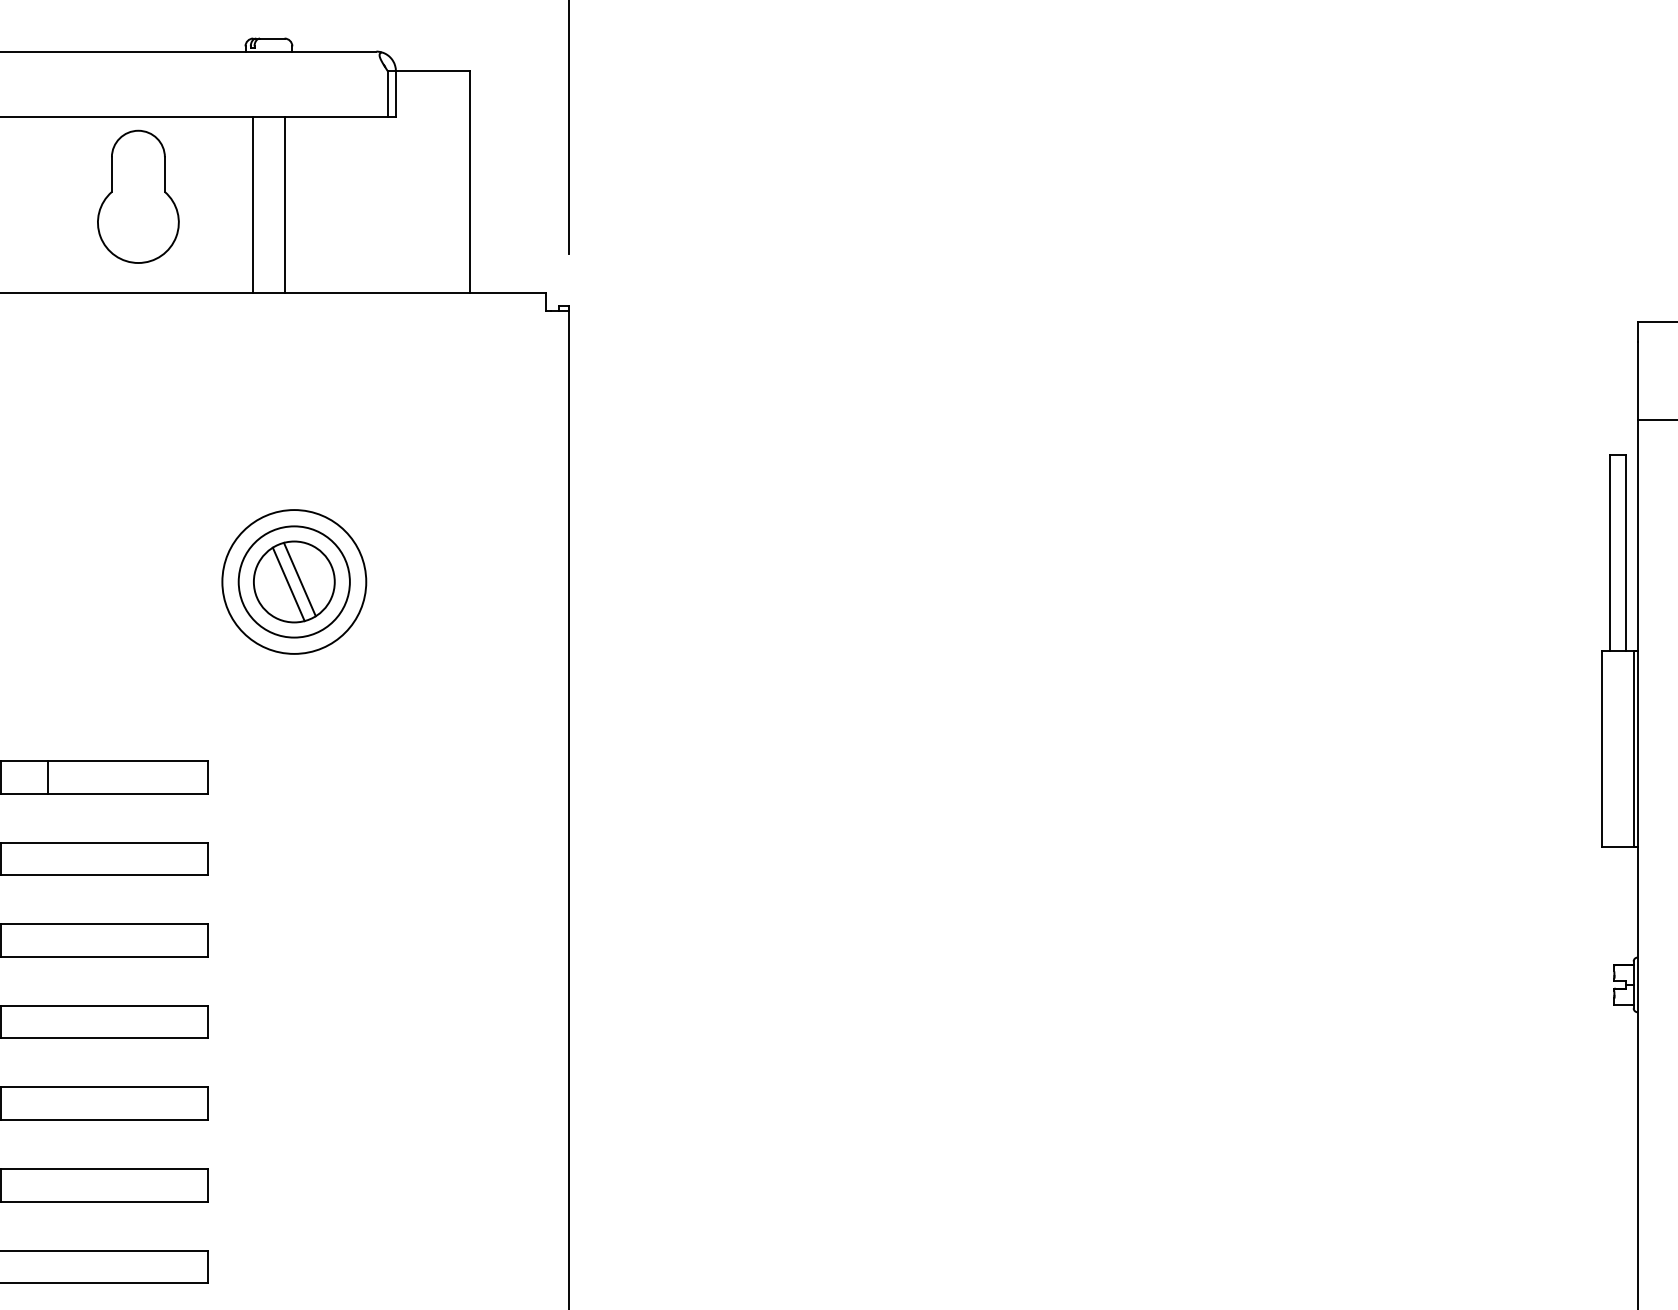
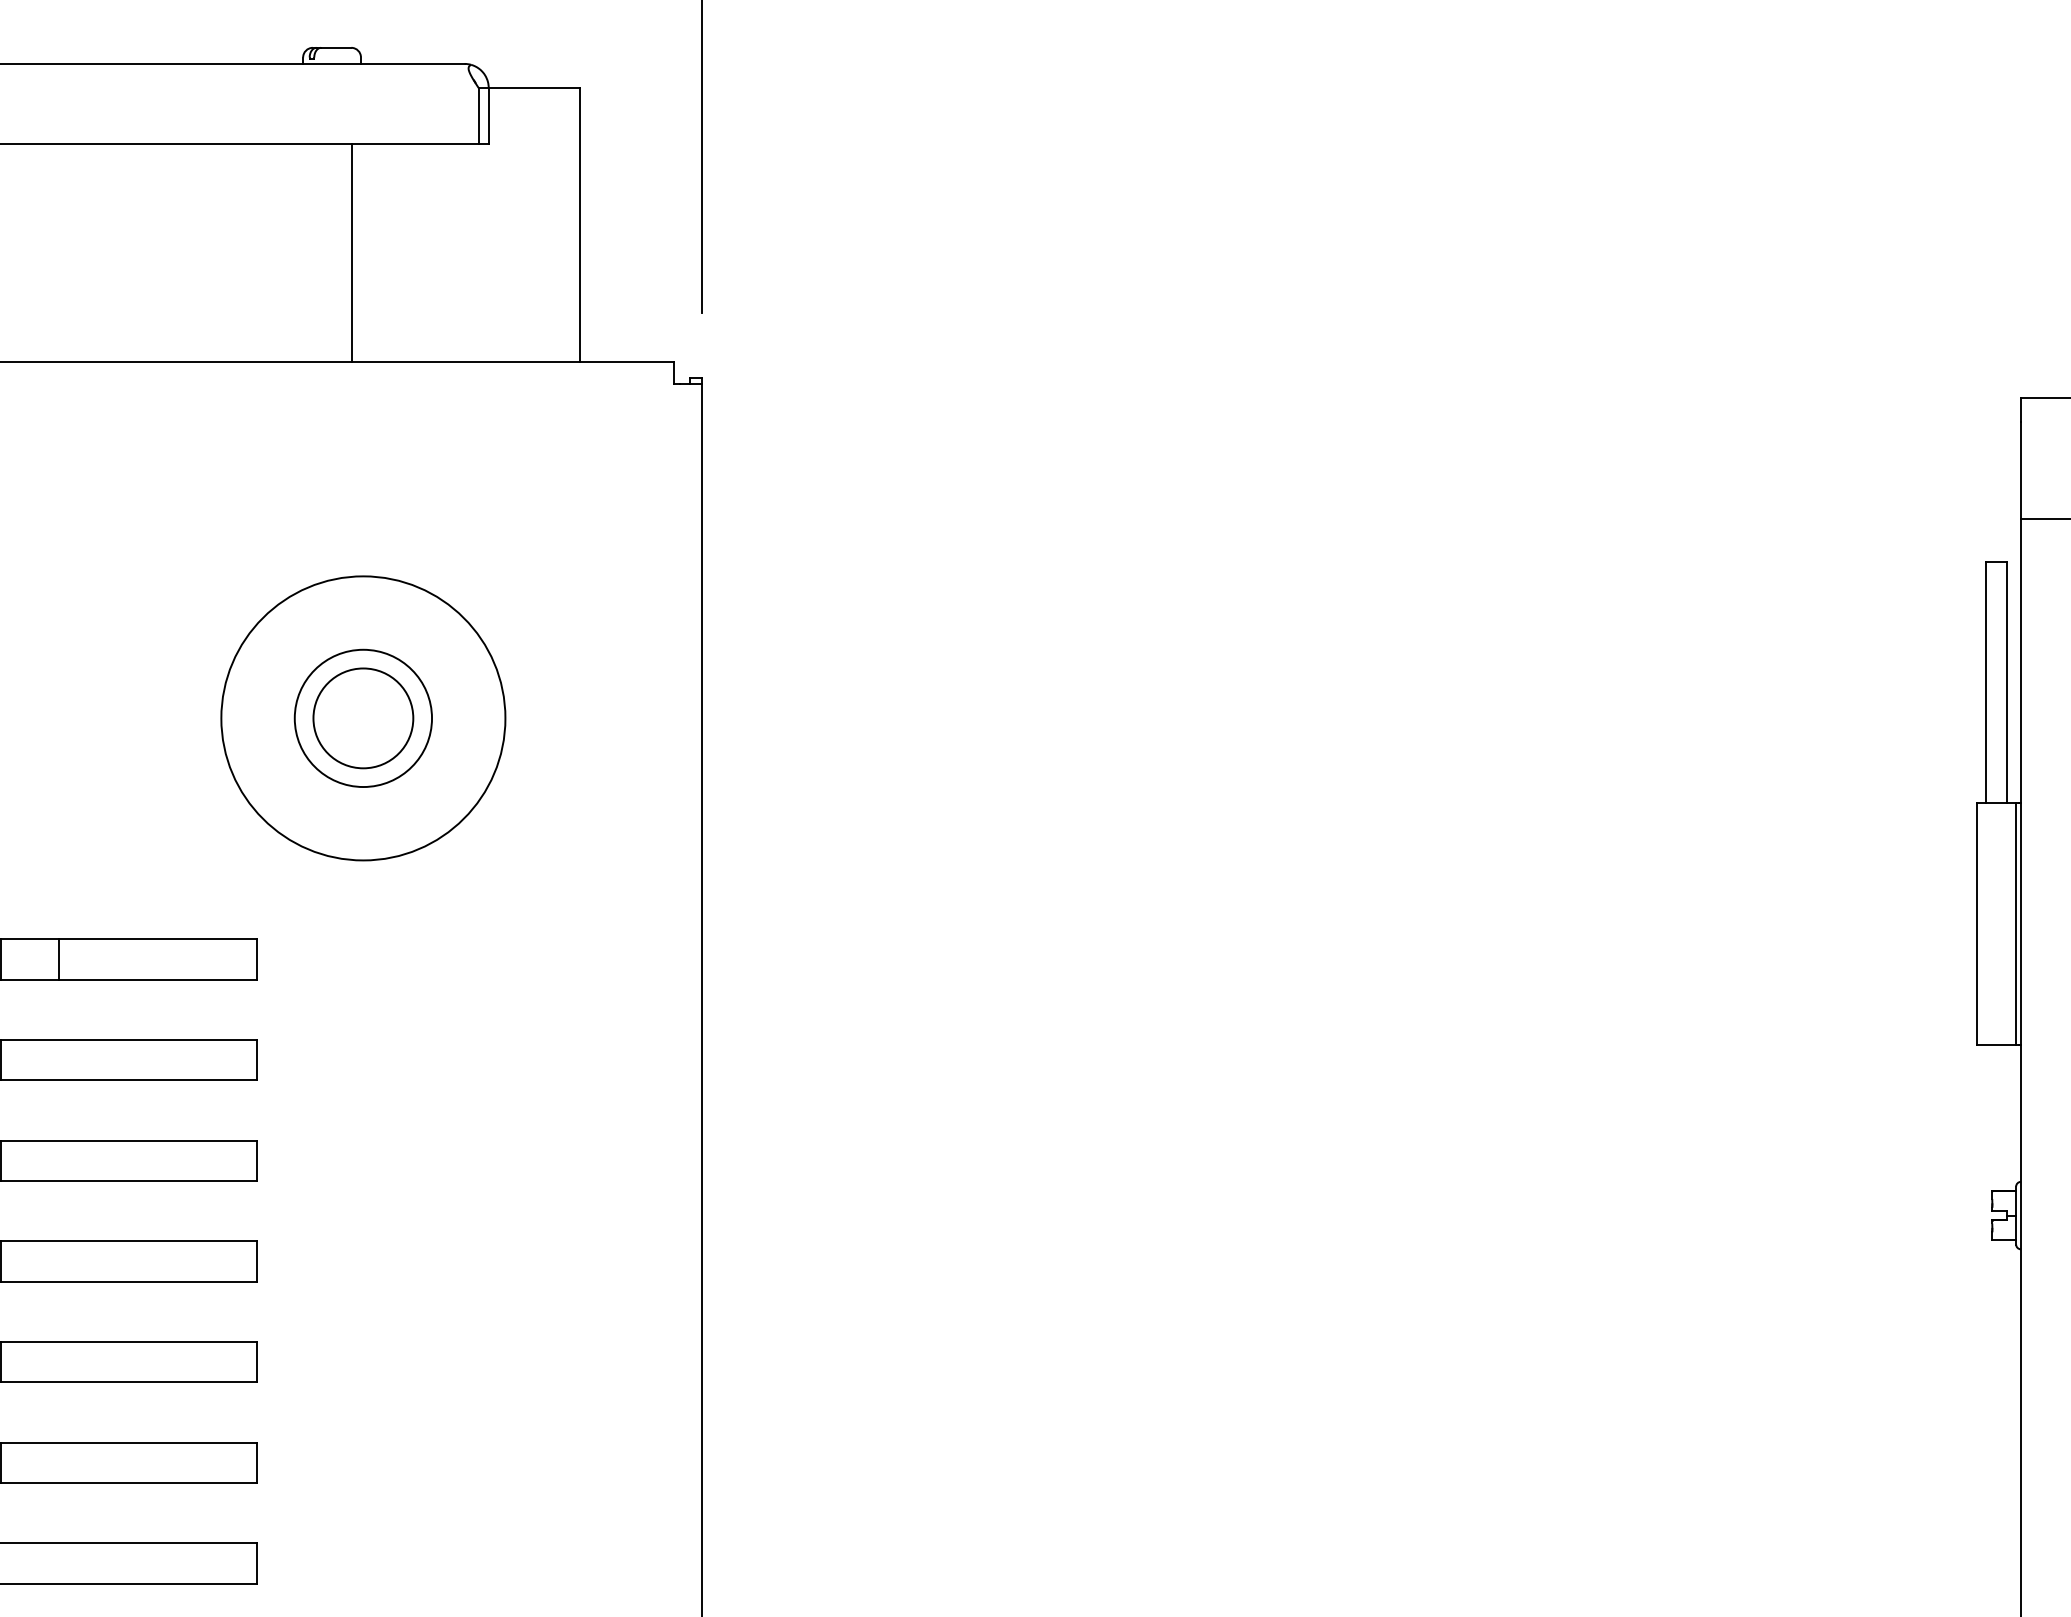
part: (138, 196) -> (170, 242), removed
line: (253, 204) -> (312, 252), removed
line: (299, 579) -> (369, 715), removed
circle: (294, 582) -> (363, 718), size x1.6
line: (288, 584) -> (356, 721), removed

